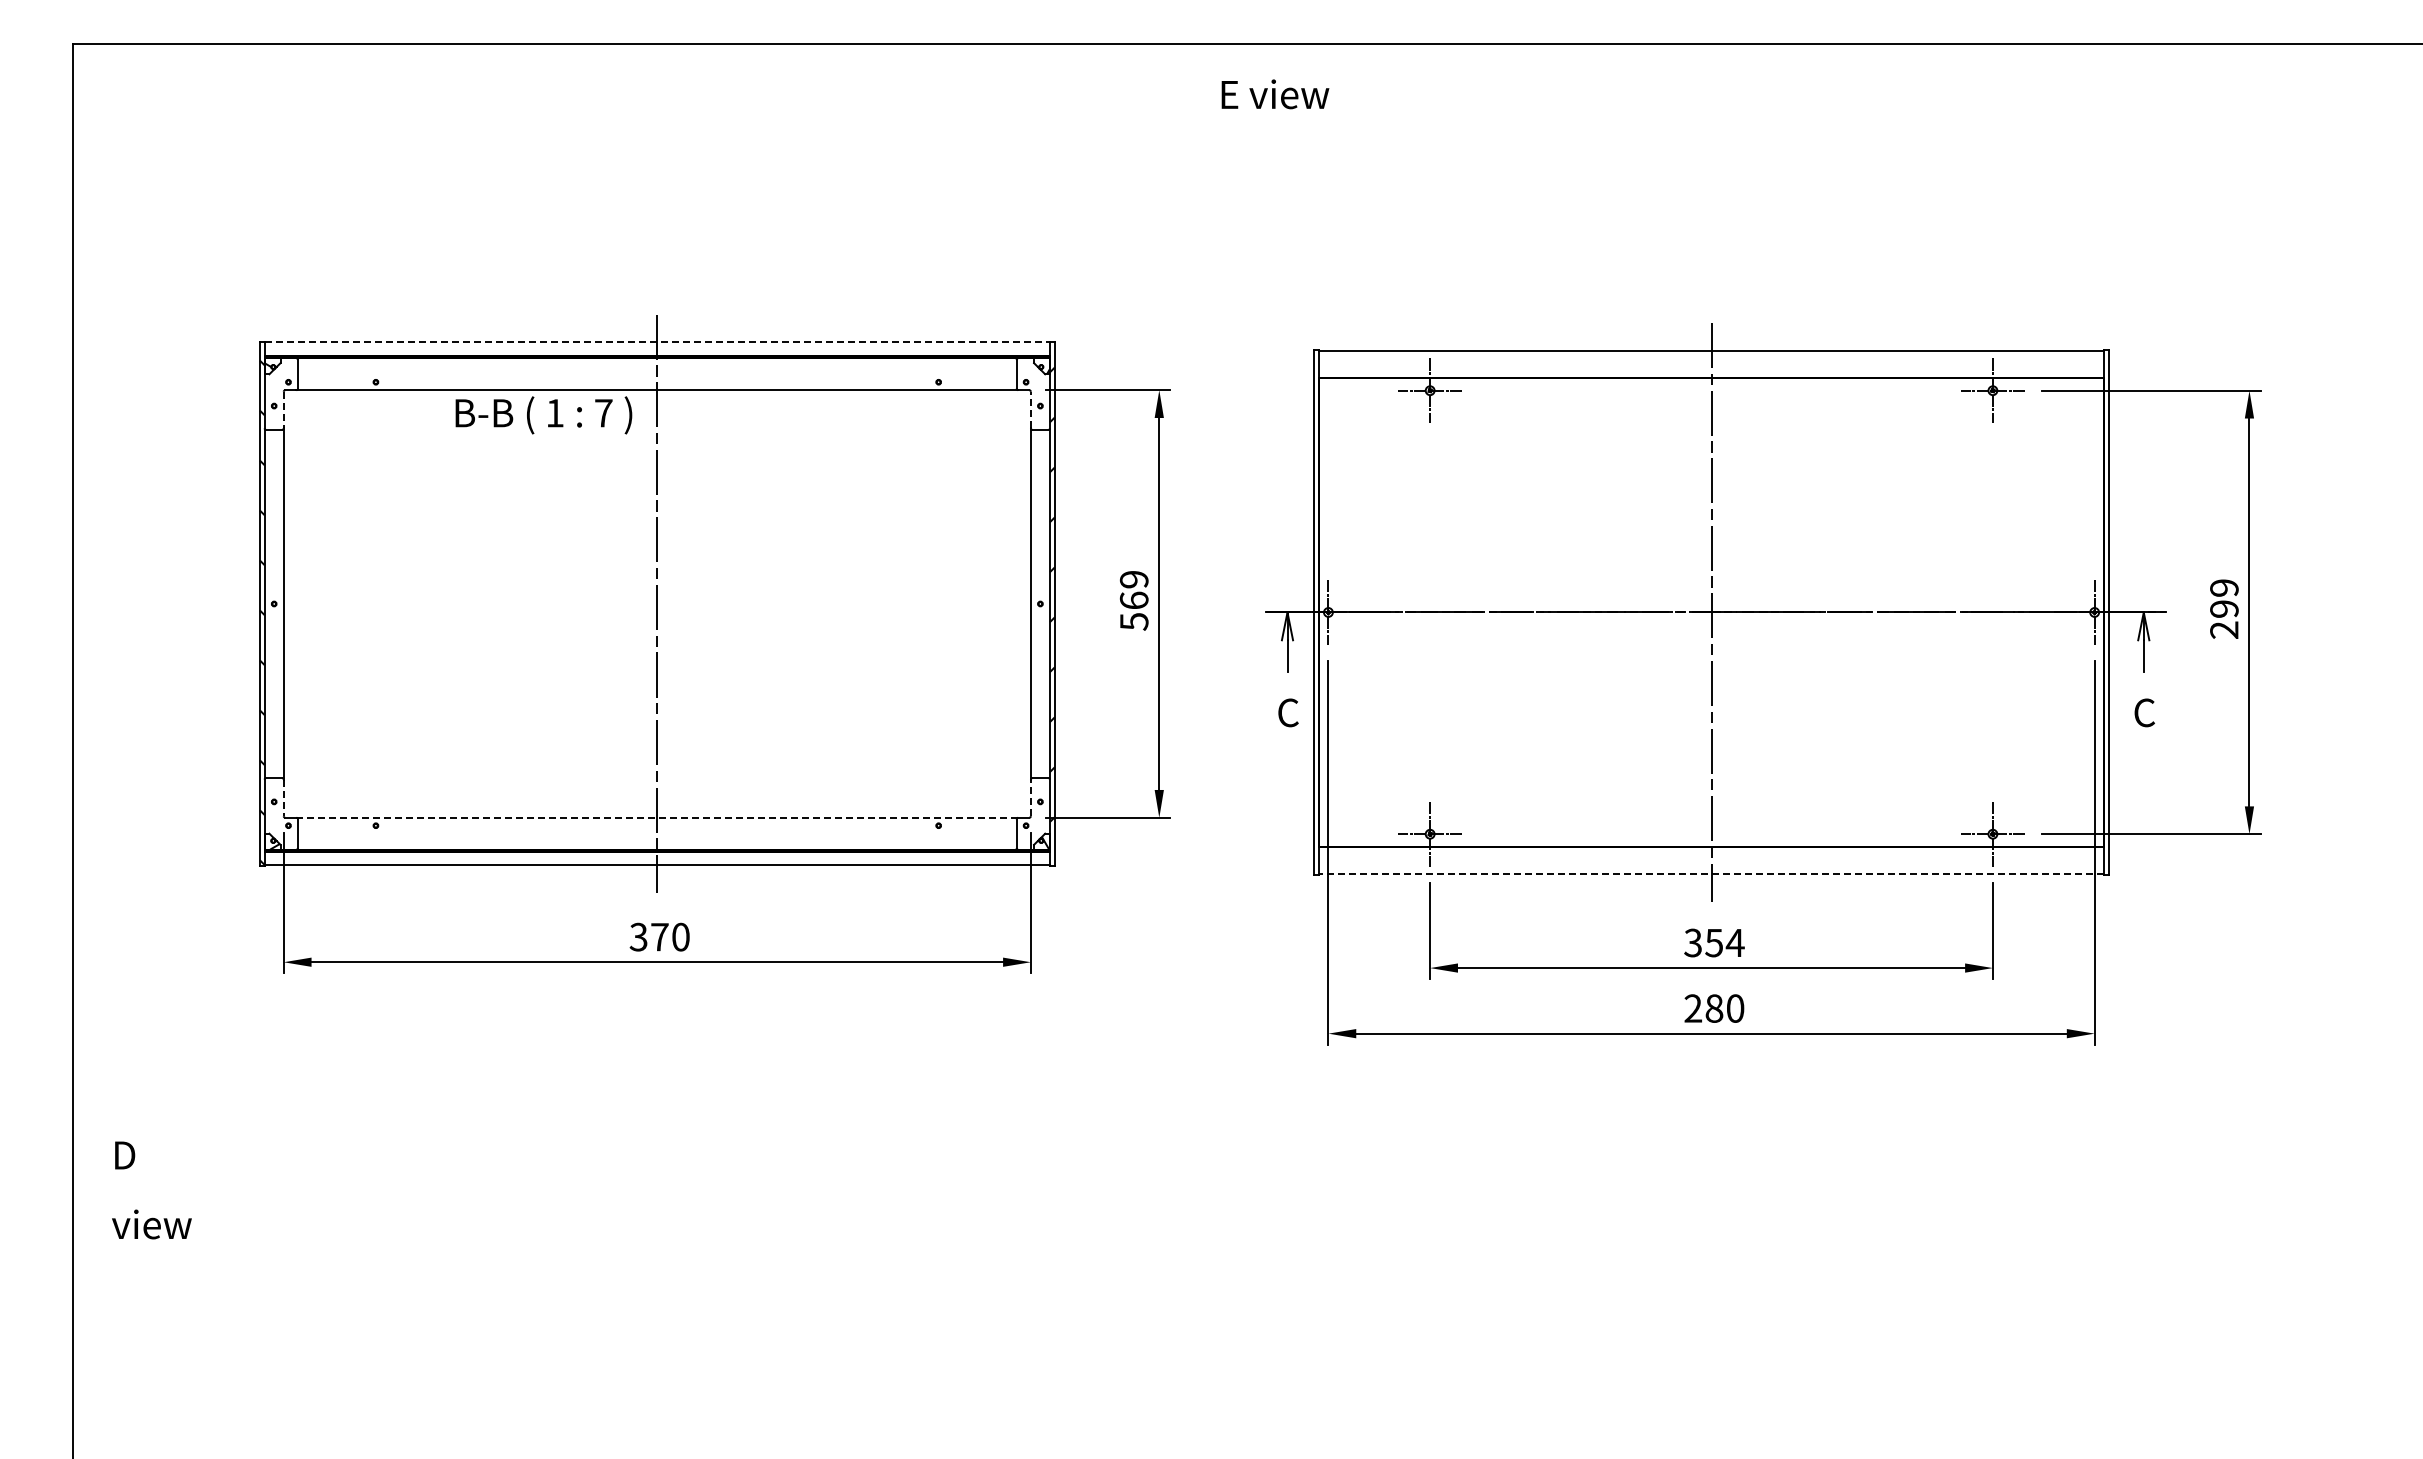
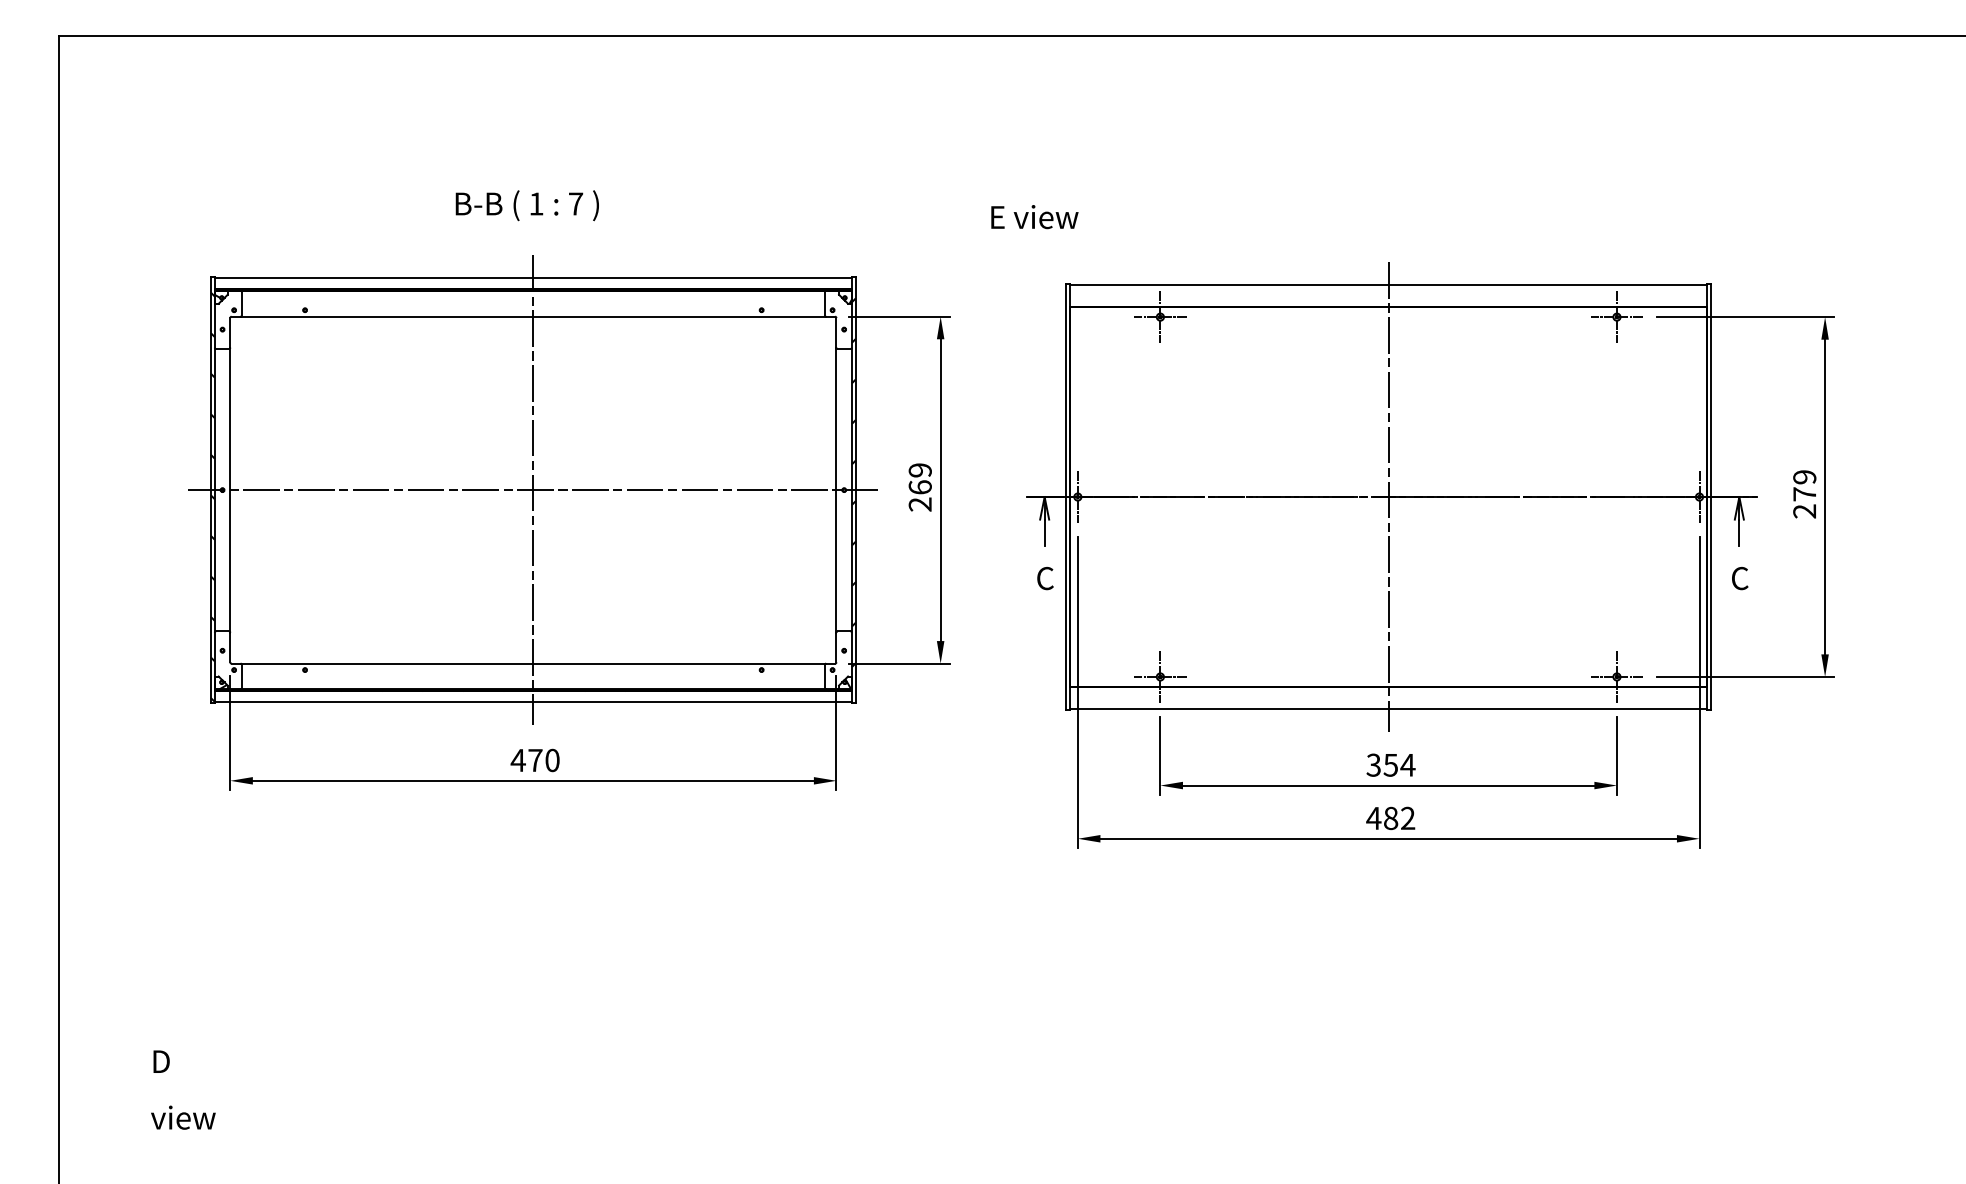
text: (1275, 94) -> (1034, 217), moved
line: (657, 342) -> (533, 278), dashed -> solid
line: (1030, 409) -> (836, 332), dashed -> solid
line: (283, 410) -> (230, 333), dashed -> solid
text: (543, 415) -> (527, 205), moved
line: (657, 603) -> (533, 489), added
text: (2224, 608) -> (1804, 493), 299 -> 279
text: (1133, 621) -> (919, 504), 569 -> 269
line: (1030, 797) -> (836, 647), dashed -> solid
line: (283, 798) -> (230, 647), dashed -> solid
line: (657, 817) -> (533, 663), dashed -> solid
line: (1711, 873) -> (1388, 708), dashed -> solid
text: (638, 936) -> (518, 759), 370 -> 470
text: (1713, 1008) -> (1390, 818), 280 -> 482
text: (151, 1190) -> (183, 1090), moved

